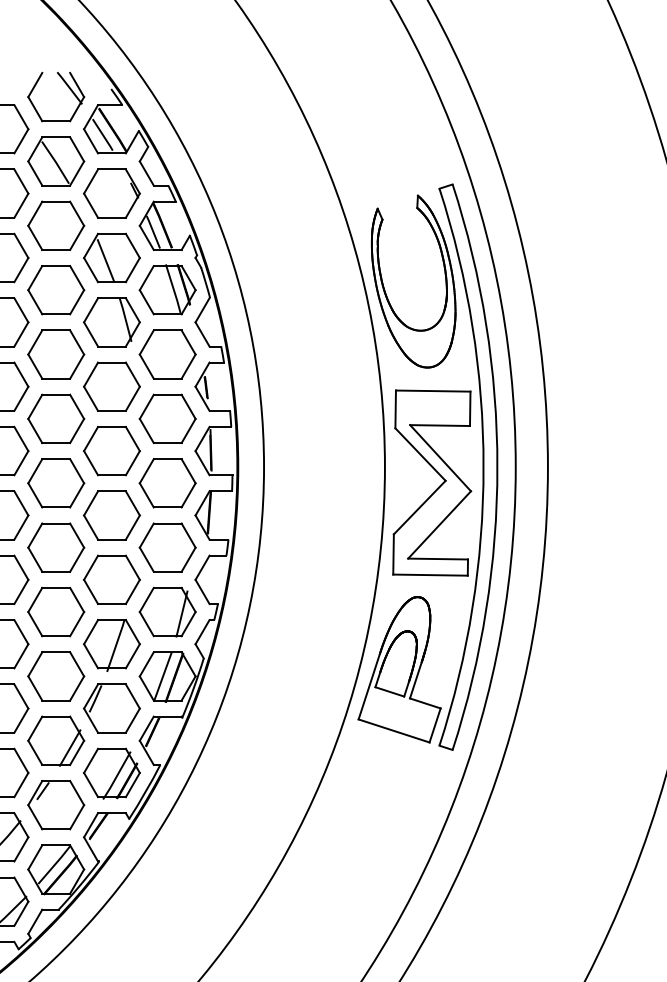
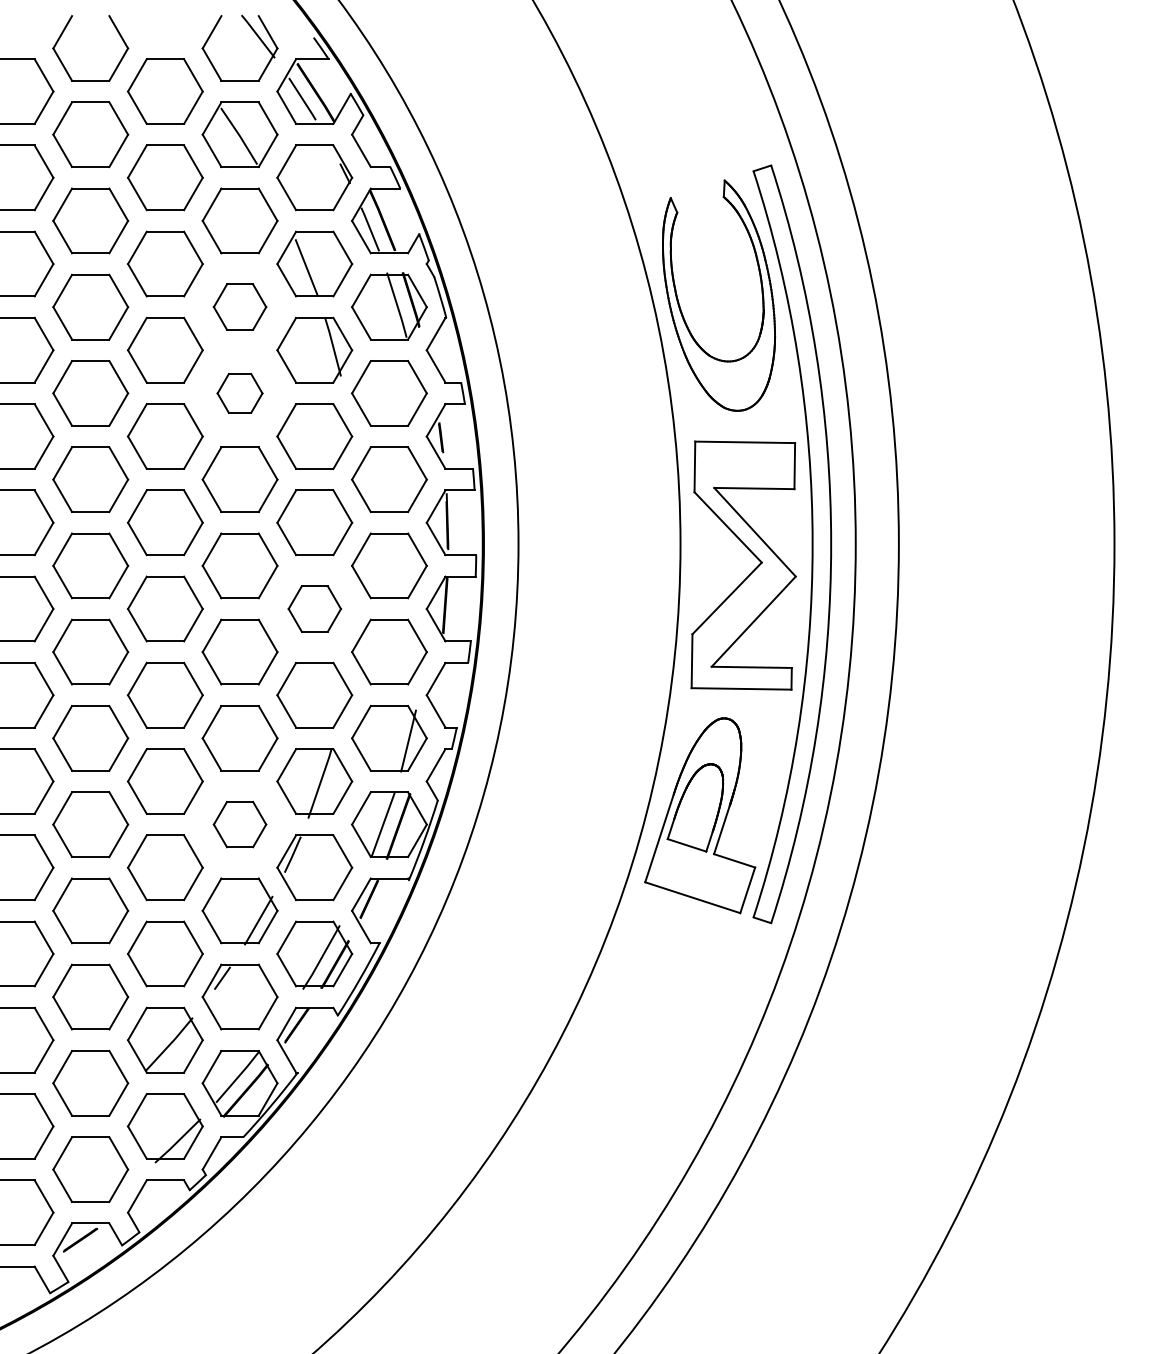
part: (55, 289) -> (239, 306), size x0.7
part: (55, 354) -> (239, 393), size x0.6
part: (111, 515) -> (314, 608), size x0.7
part: (55, 676) -> (239, 824), size x0.7

